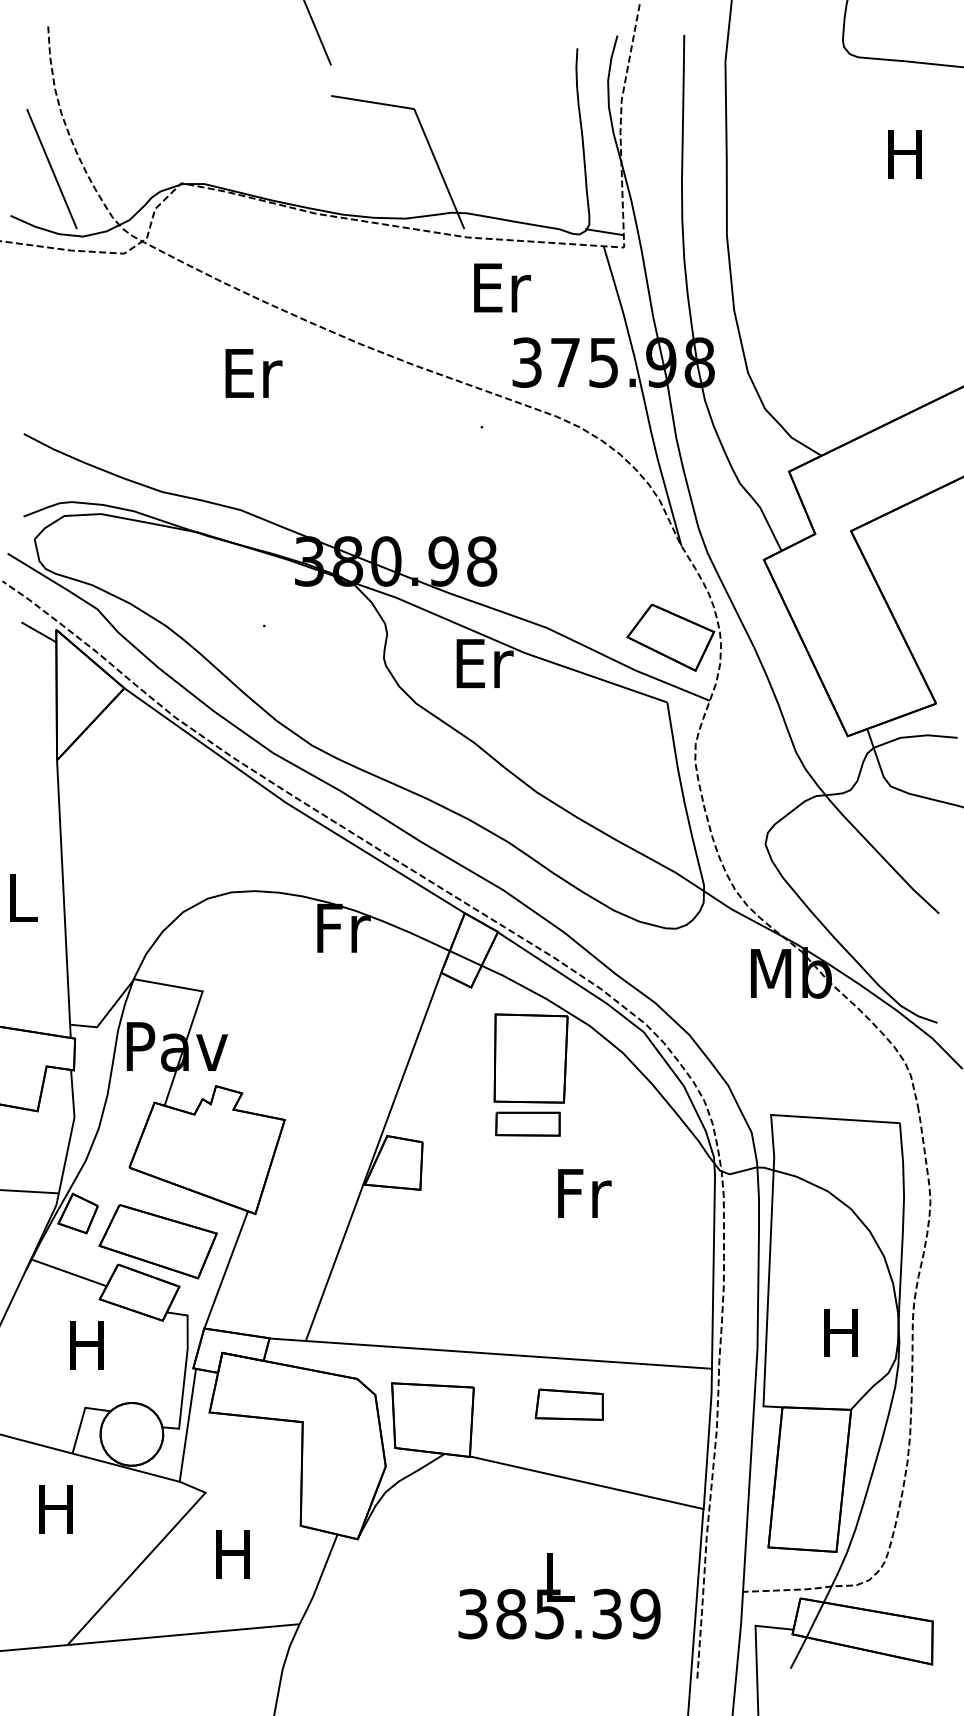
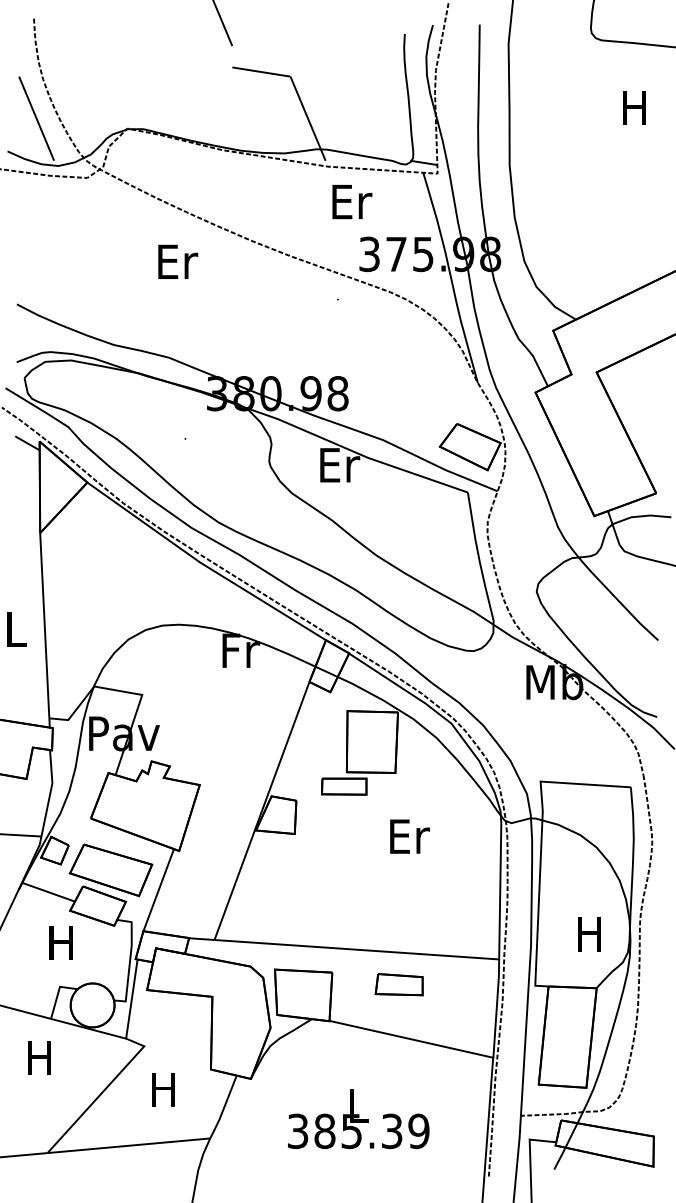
part: (527, 1123) -> (343, 786), moved
text: (584, 1193) -> (409, 836), Fr -> Er
text: (559, 1596) -> (358, 1119), moved

